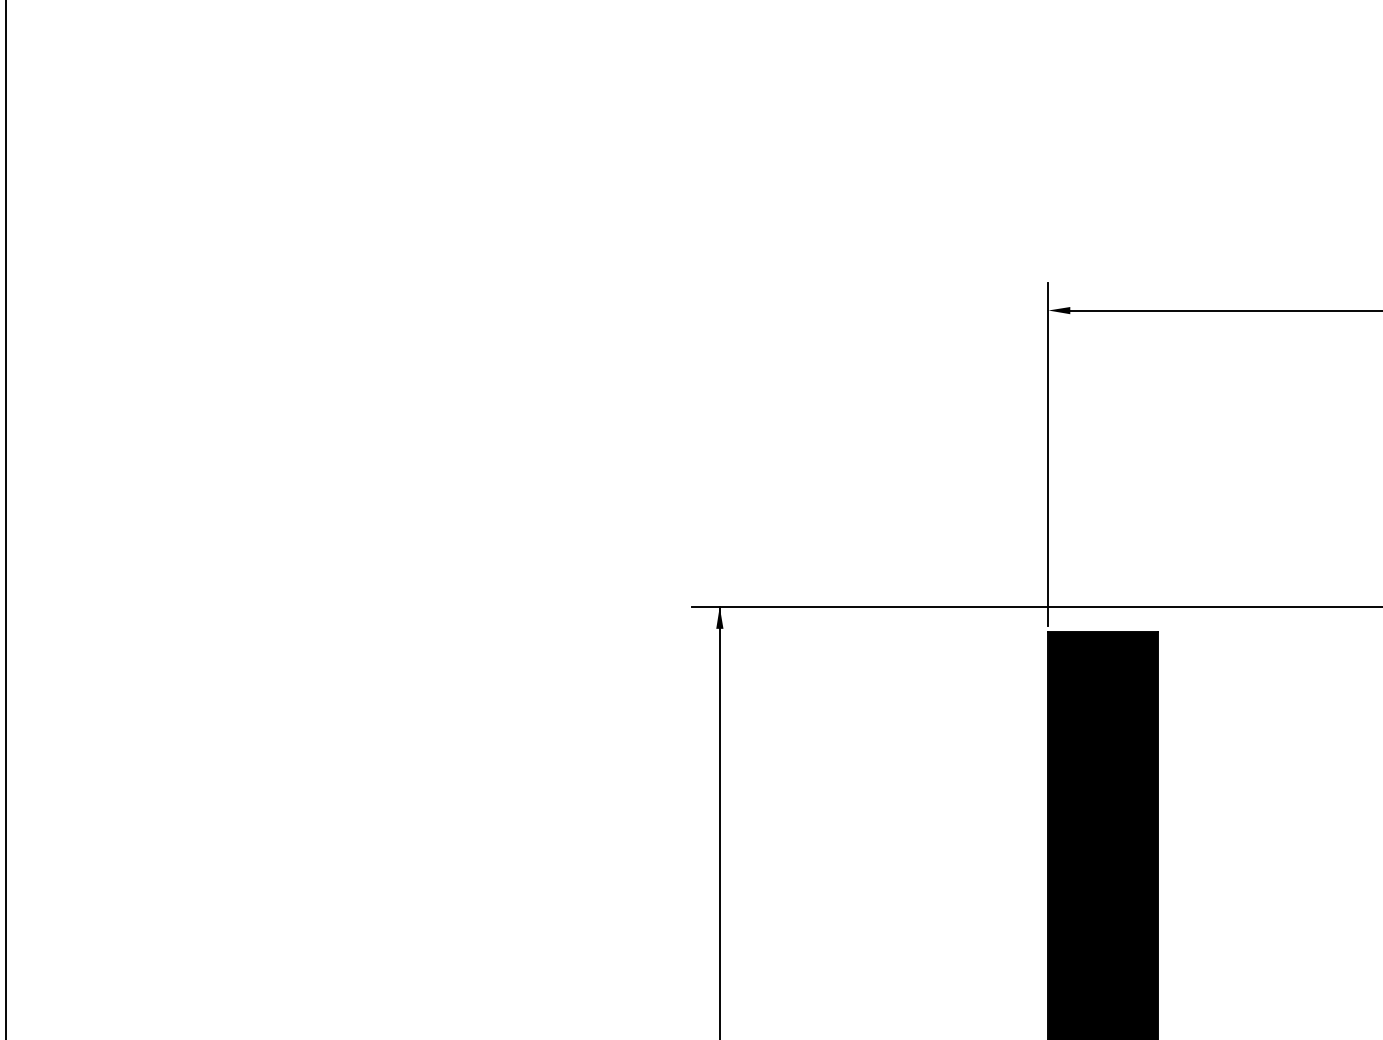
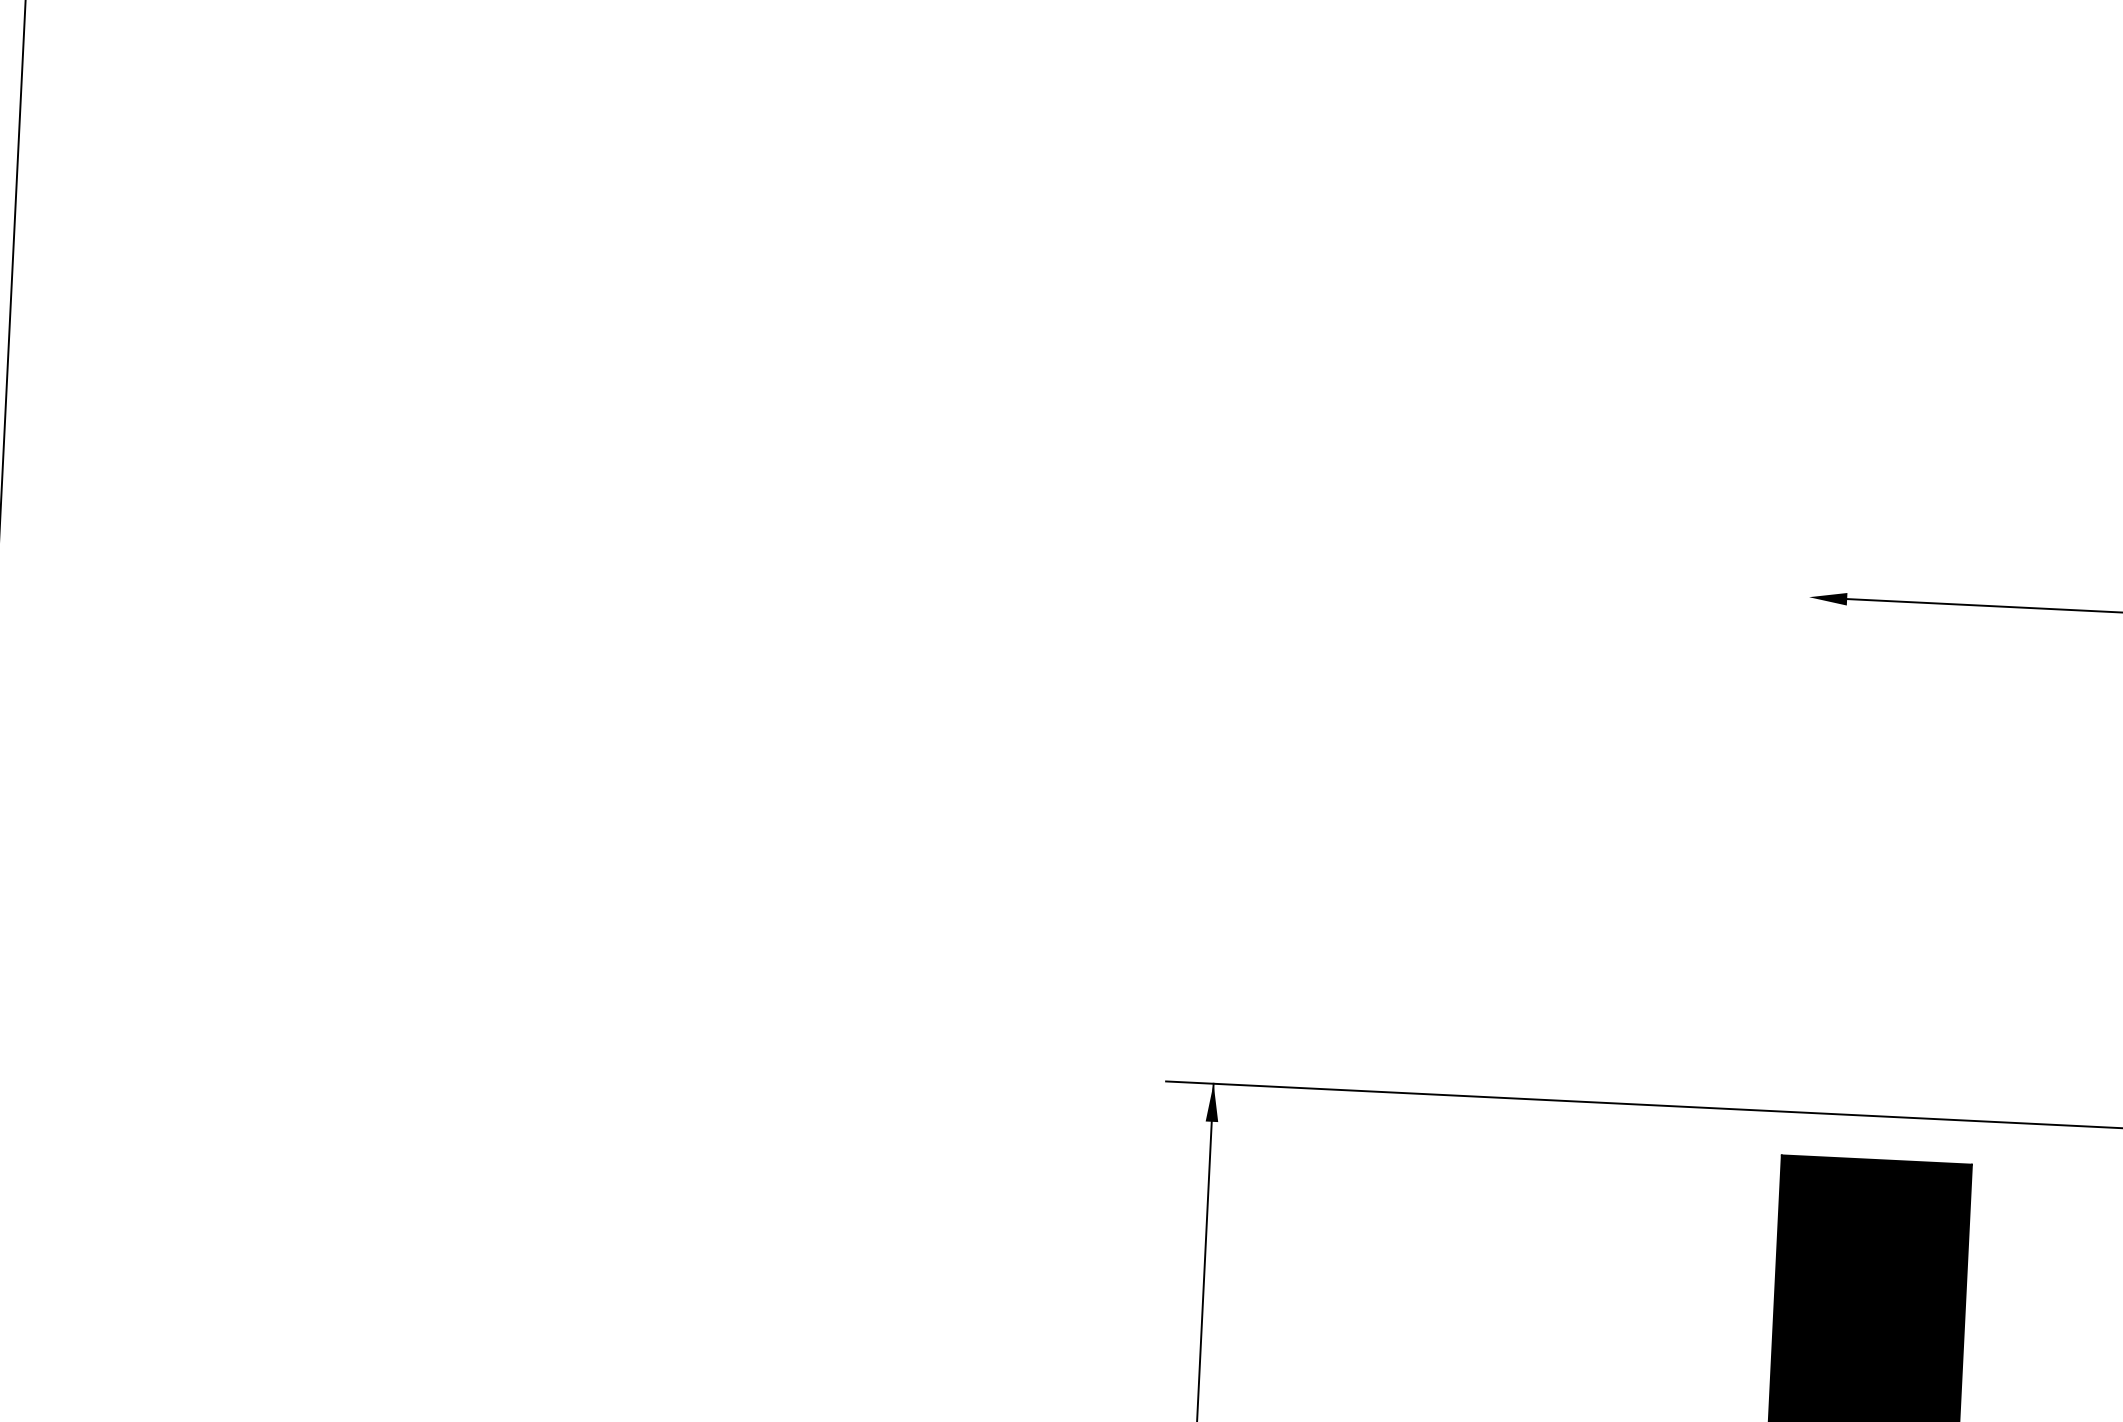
line: (1048, 454) -> (1797, 847), removed

